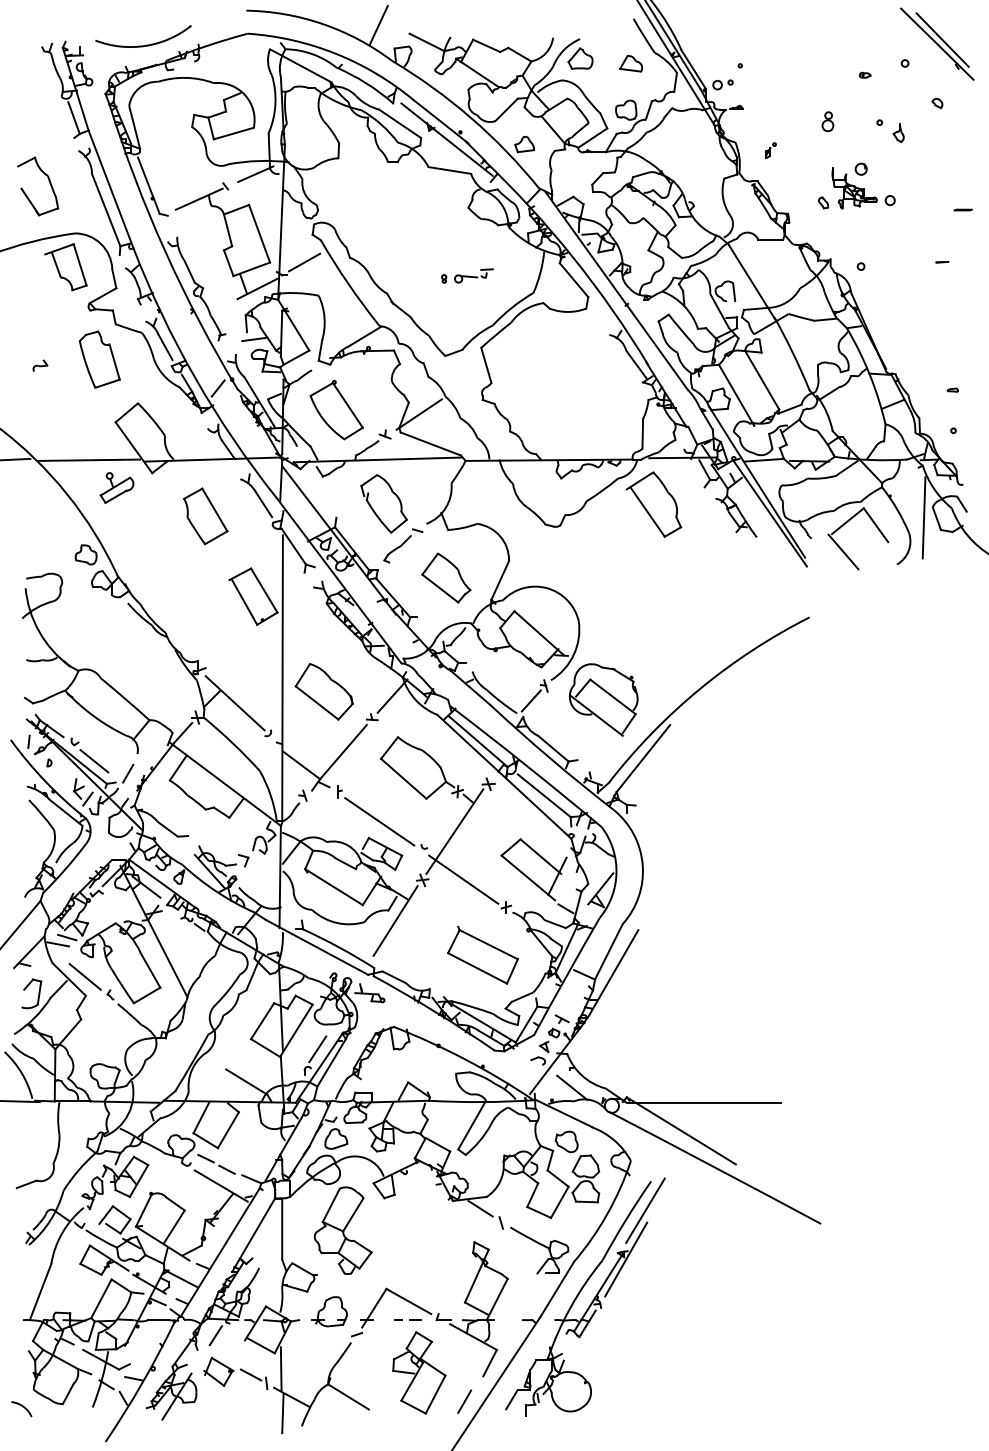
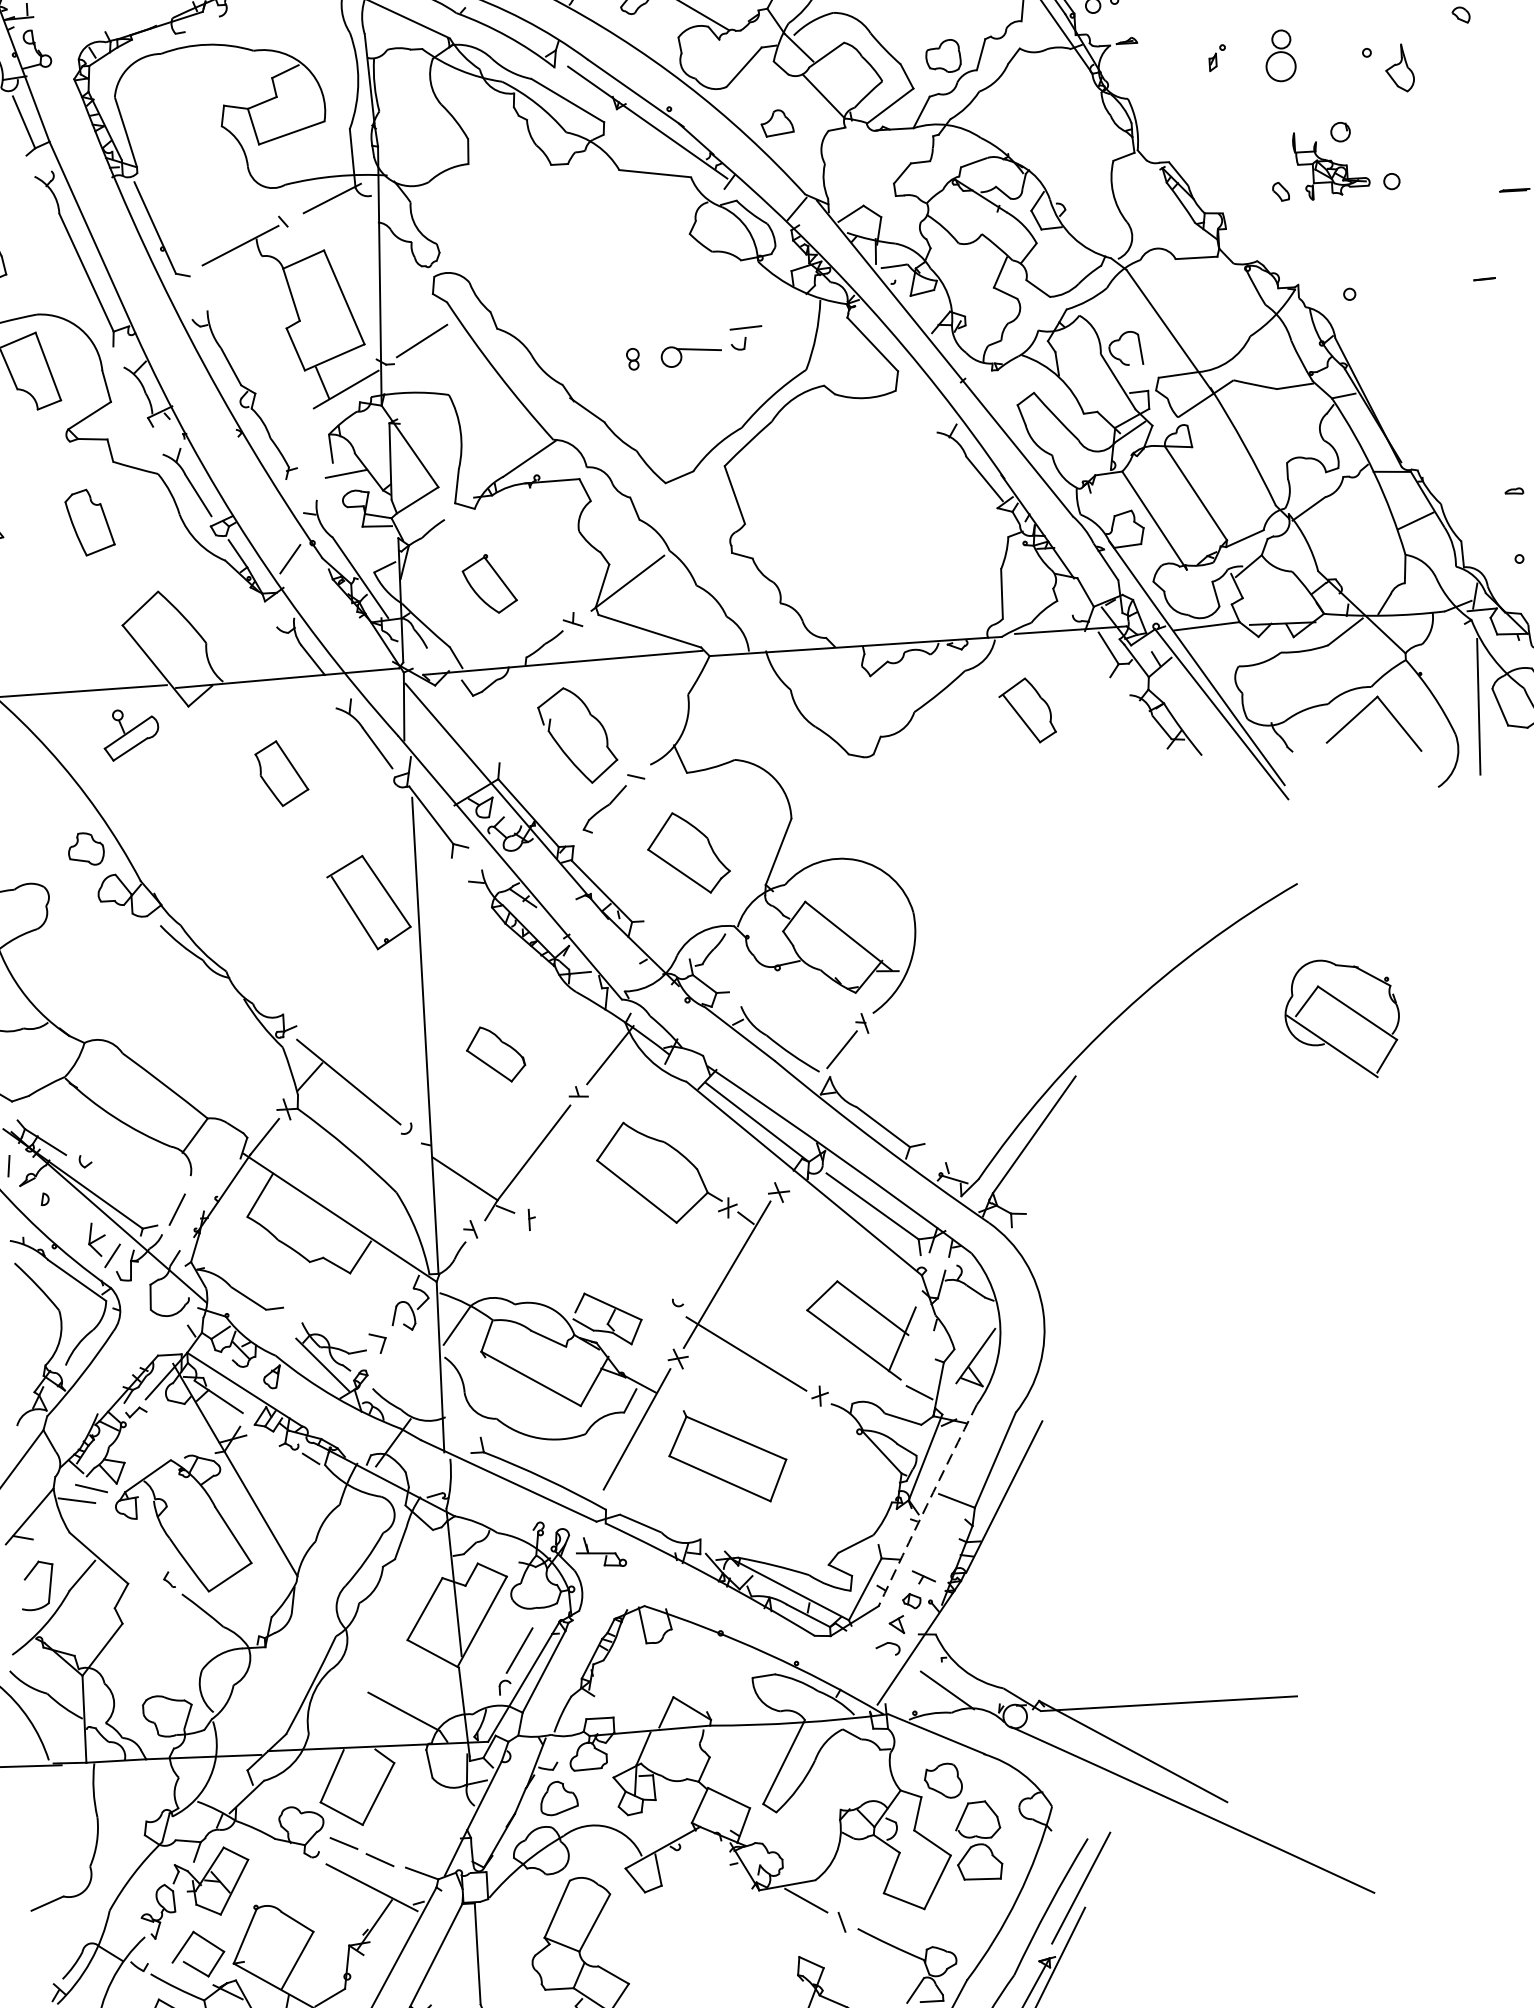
part: (827, 121) -> (1279, 55), size x1.6
part: (898, 133) -> (1399, 68), size x1.6
part: (770, 150) -> (1216, 57), moved
part: (467, 275) -> (694, 346), size x1.6
part: (99, 359) -> (89, 522), size x0.7
part: (336, 410) -> (489, 584), size x0.6
part: (653, 504) -> (1026, 710), size x0.6
part: (205, 516) -> (281, 773), size x0.7
line: (843, 551) -> (1347, 770), removed
part: (323, 691) -> (494, 1053), size x0.6
part: (603, 699) -> (1341, 1018), moved
line: (94, 761) -> (119, 1192), removed
line: (379, 821) -> (600, 1265), removed
part: (482, 954) -> (726, 1455), moved
line: (84, 976) -> (123, 1551), removed
arc: (566, 976) -> (927, 1505), solid -> dashed

